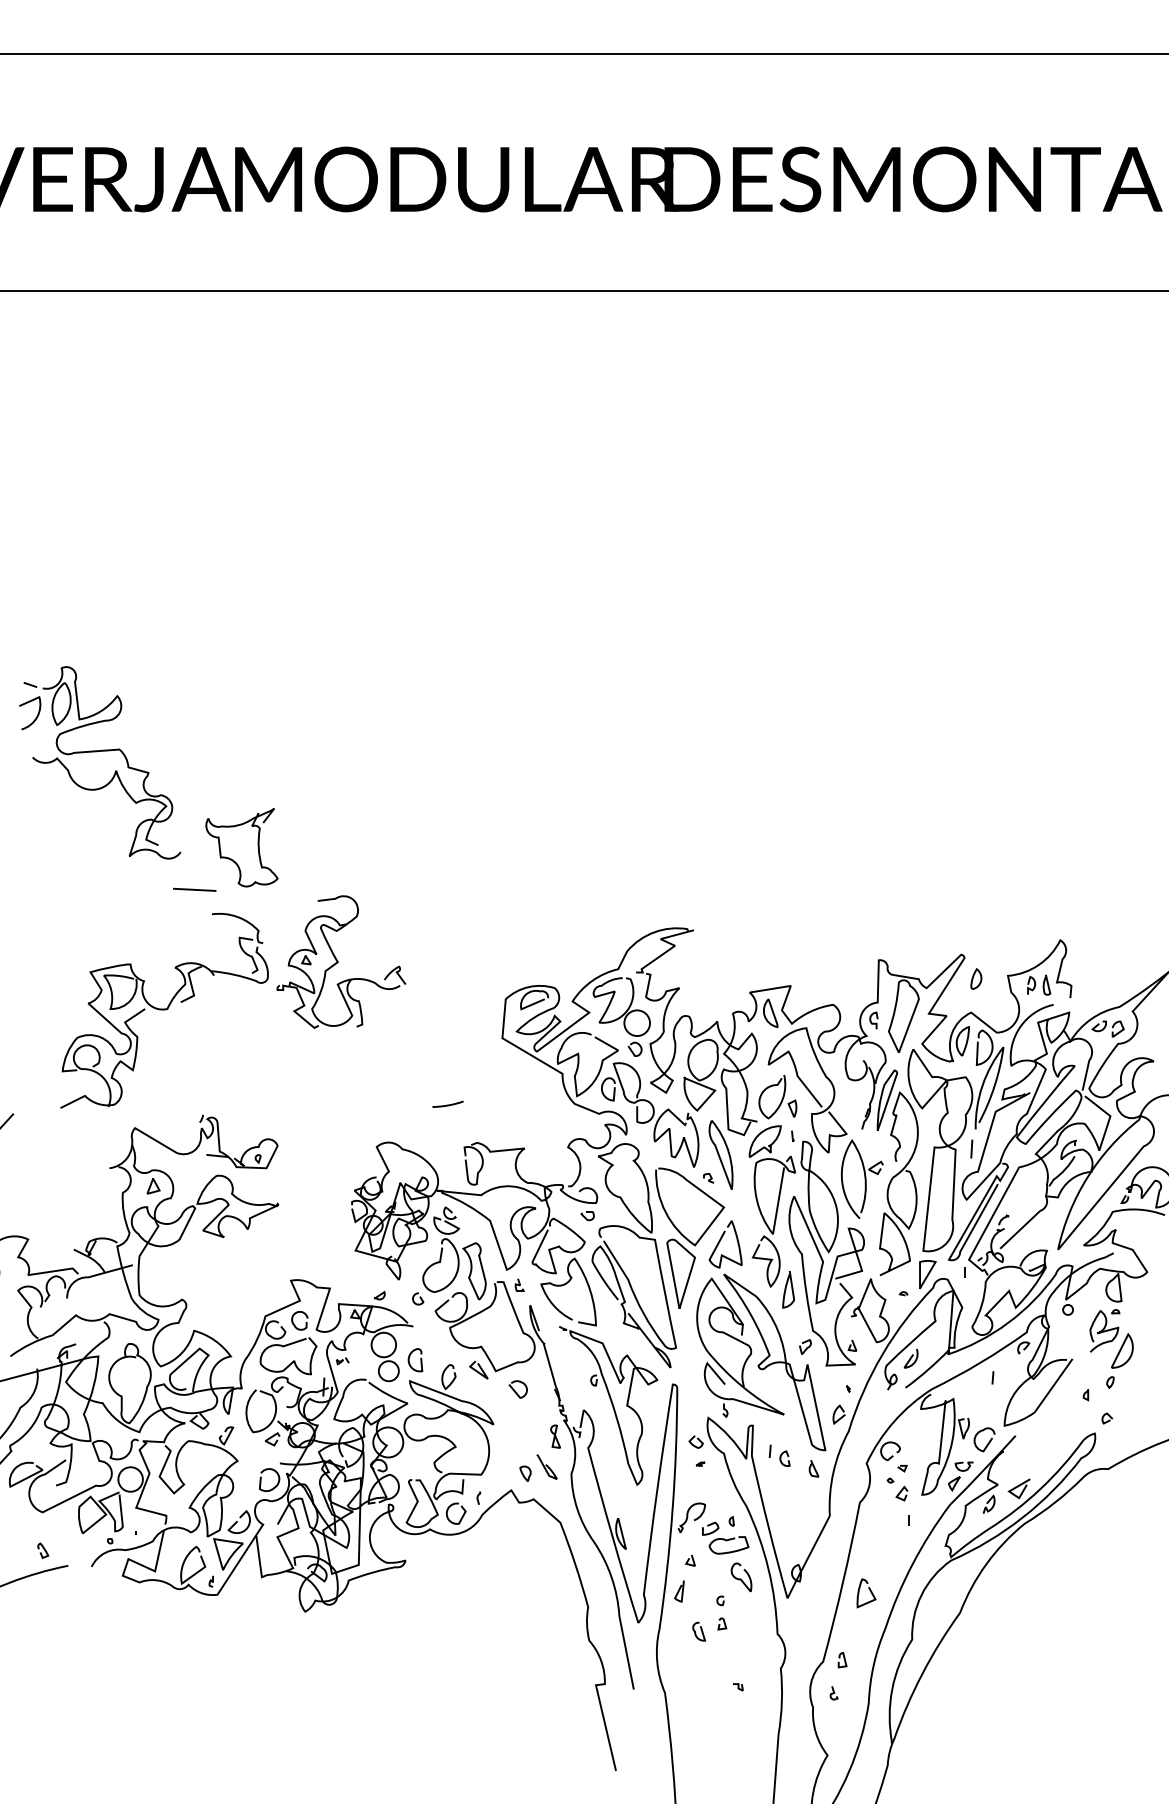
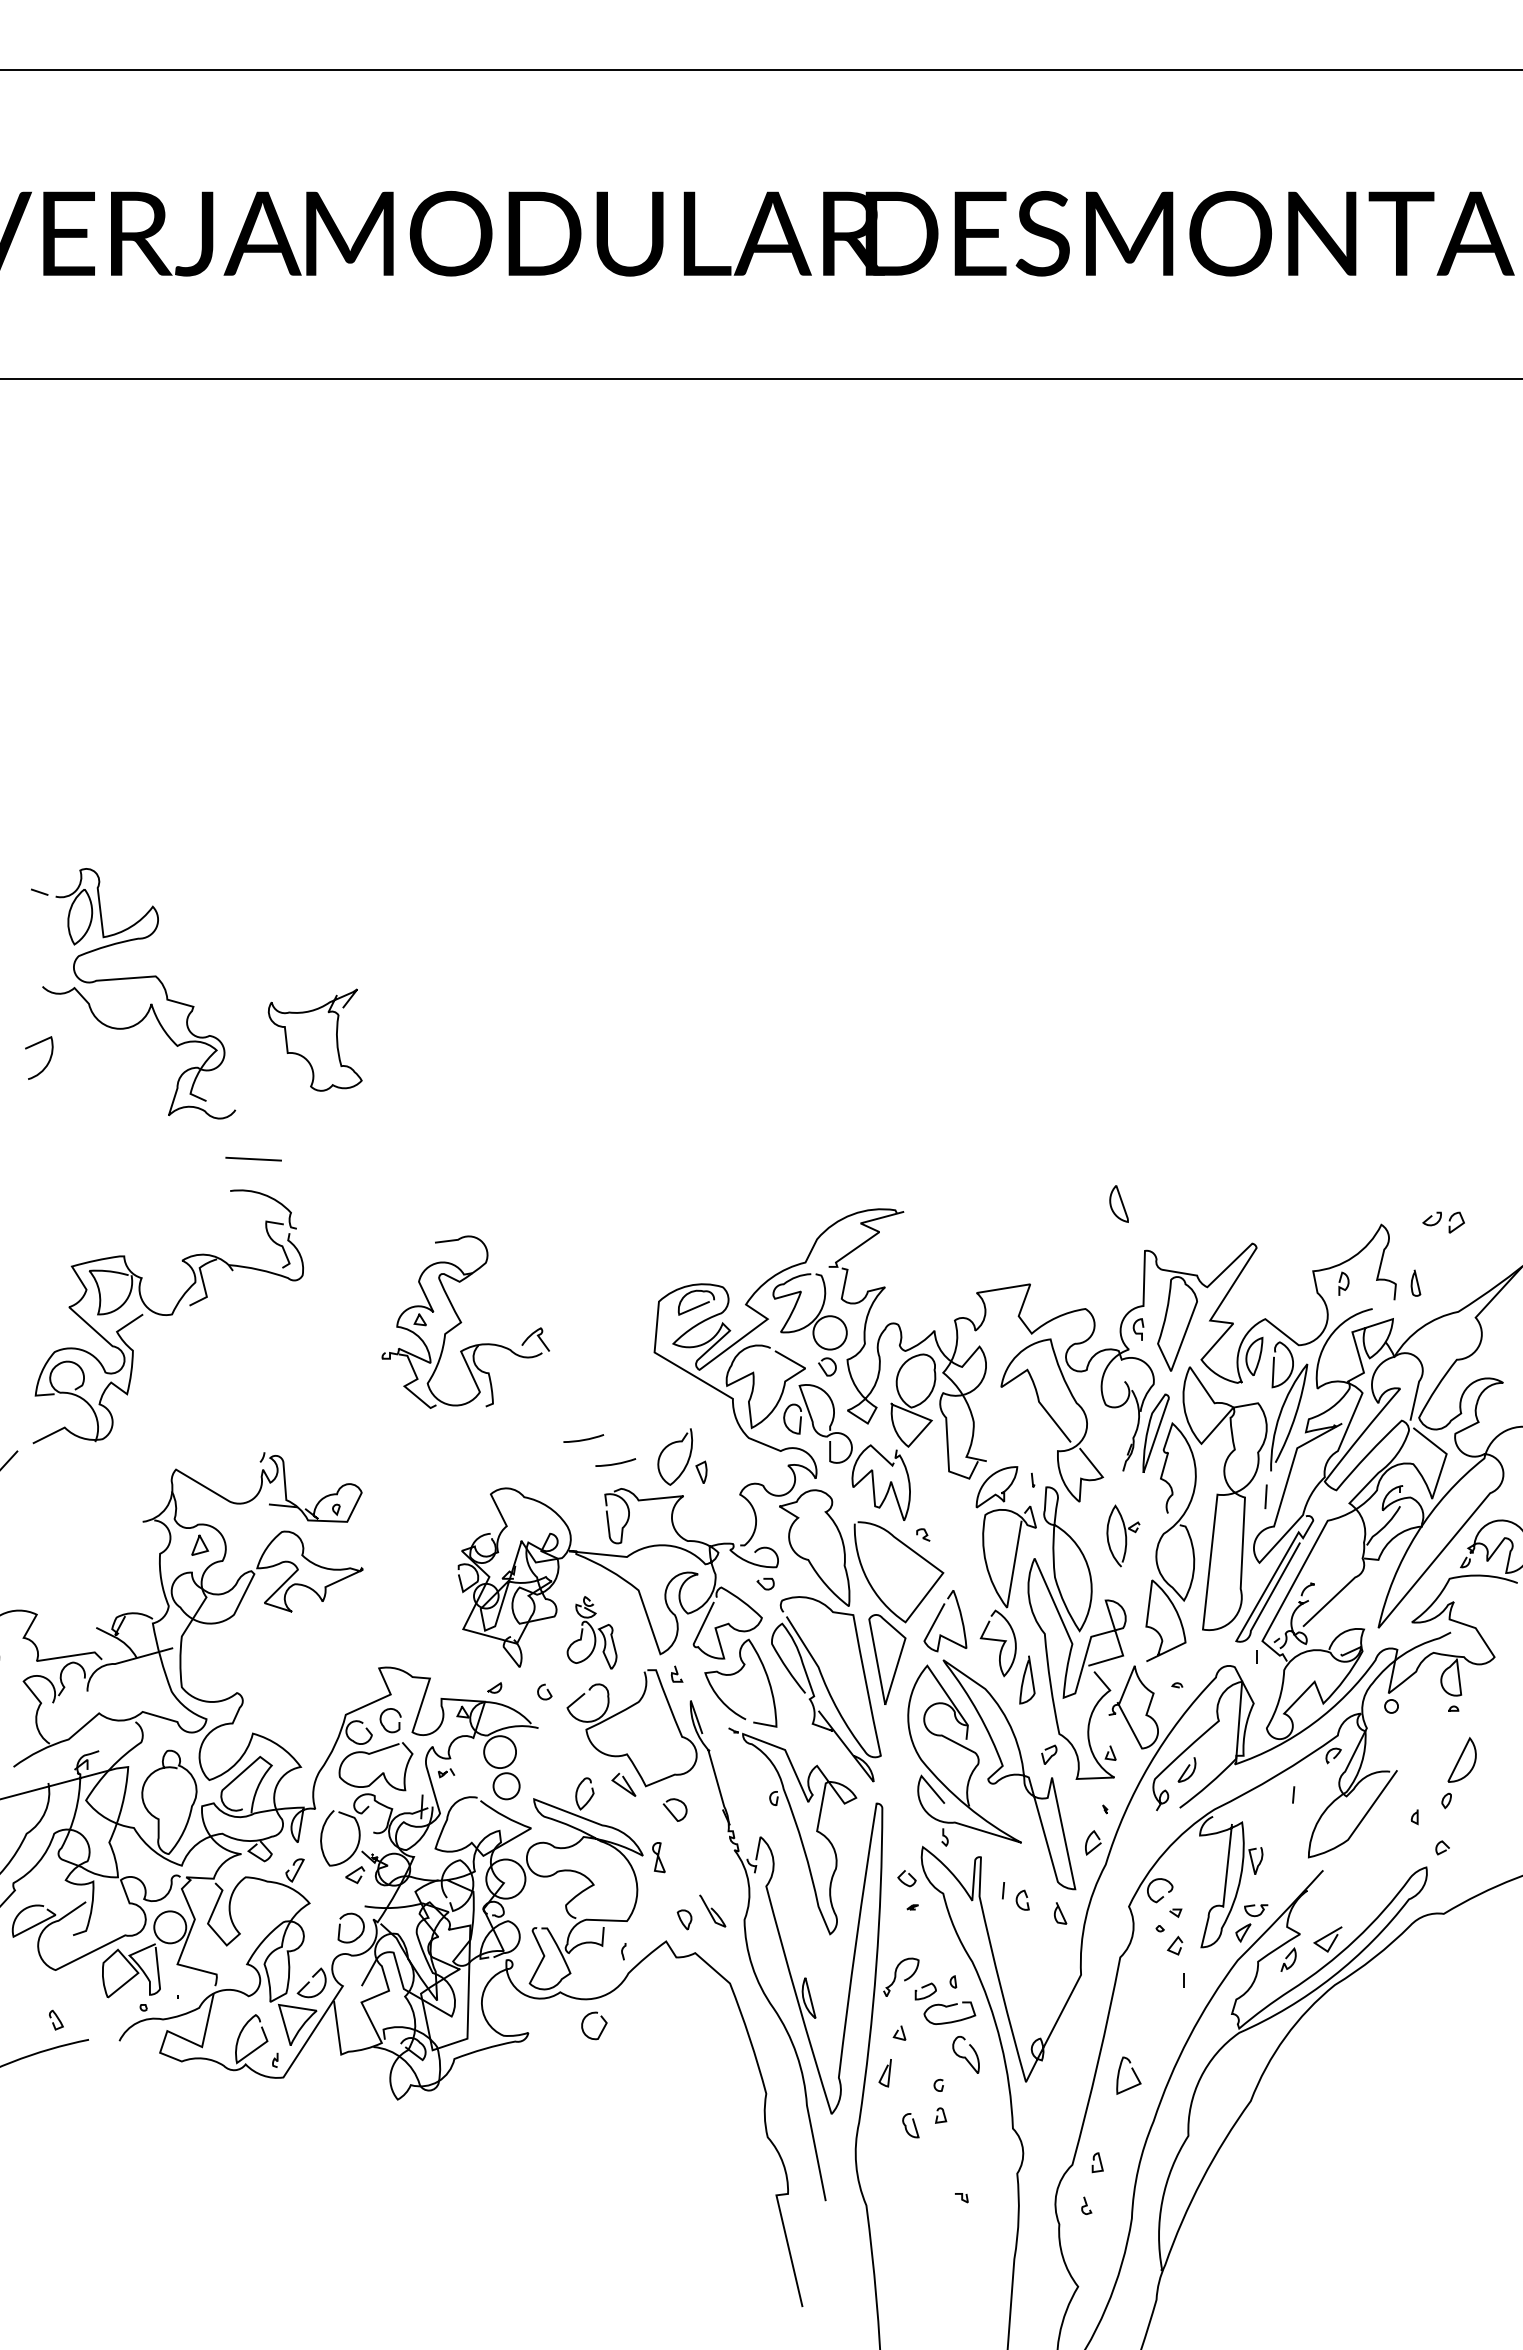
curve: (36, 716) -> (47, 1062), moved
curve: (233, 860) -> (304, 1056), moved
part: (341, 961) -> (465, 1321), moved
part: (975, 979) -> (1271, 1275), removed
curve: (1047, 984) -> (1416, 1282), moved
part: (163, 1010) -> (167, 1316), moved
part: (770, 1012) -> (1118, 1203), moved
part: (1108, 1029) -> (1443, 1222), moved
part: (777, 1096) -> (682, 1456), moved
curve: (472, 1123) -> (615, 1463), added
part: (721, 1154) -> (939, 1504), removed
part: (862, 1178) -> (1123, 1535), size x0.6
part: (454, 1253) -> (591, 1632), size x0.6
part: (927, 1274) -> (1208, 1660), removed
curve: (1104, 1330) -> (1438, 1733), removed
curve: (420, 1358) -> (547, 1769), removed
part: (555, 1436) -> (658, 1857), moved
curve: (988, 1442) -> (1287, 1879), removed
curve: (462, 1515) -> (602, 2028), moved

